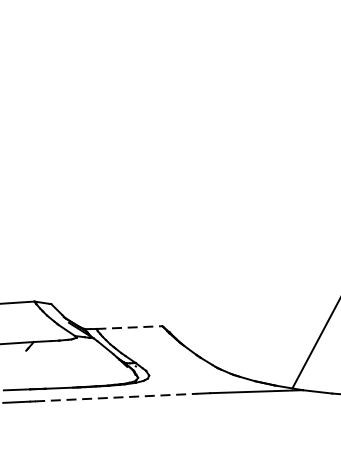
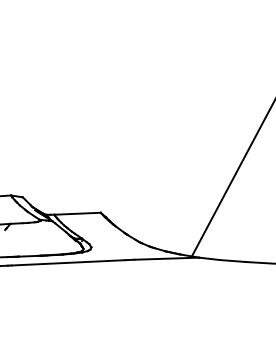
line: (130, 327) -> (78, 213), dashed -> solid
line: (116, 397) -> (68, 262), dashed -> solid

